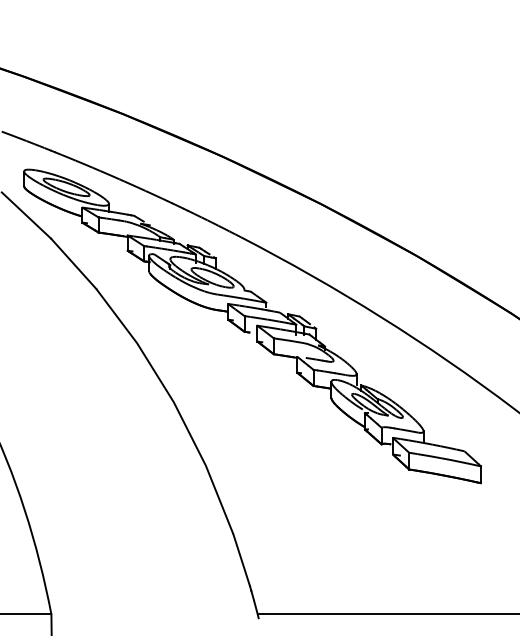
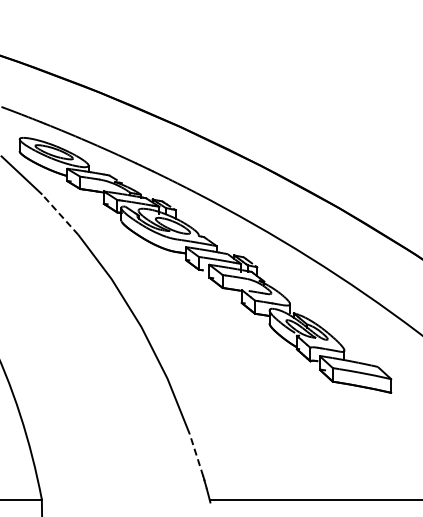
line: (73, 263) -> (59, 214), solid -> dashed
line: (241, 559) -> (196, 454), solid -> dashed

